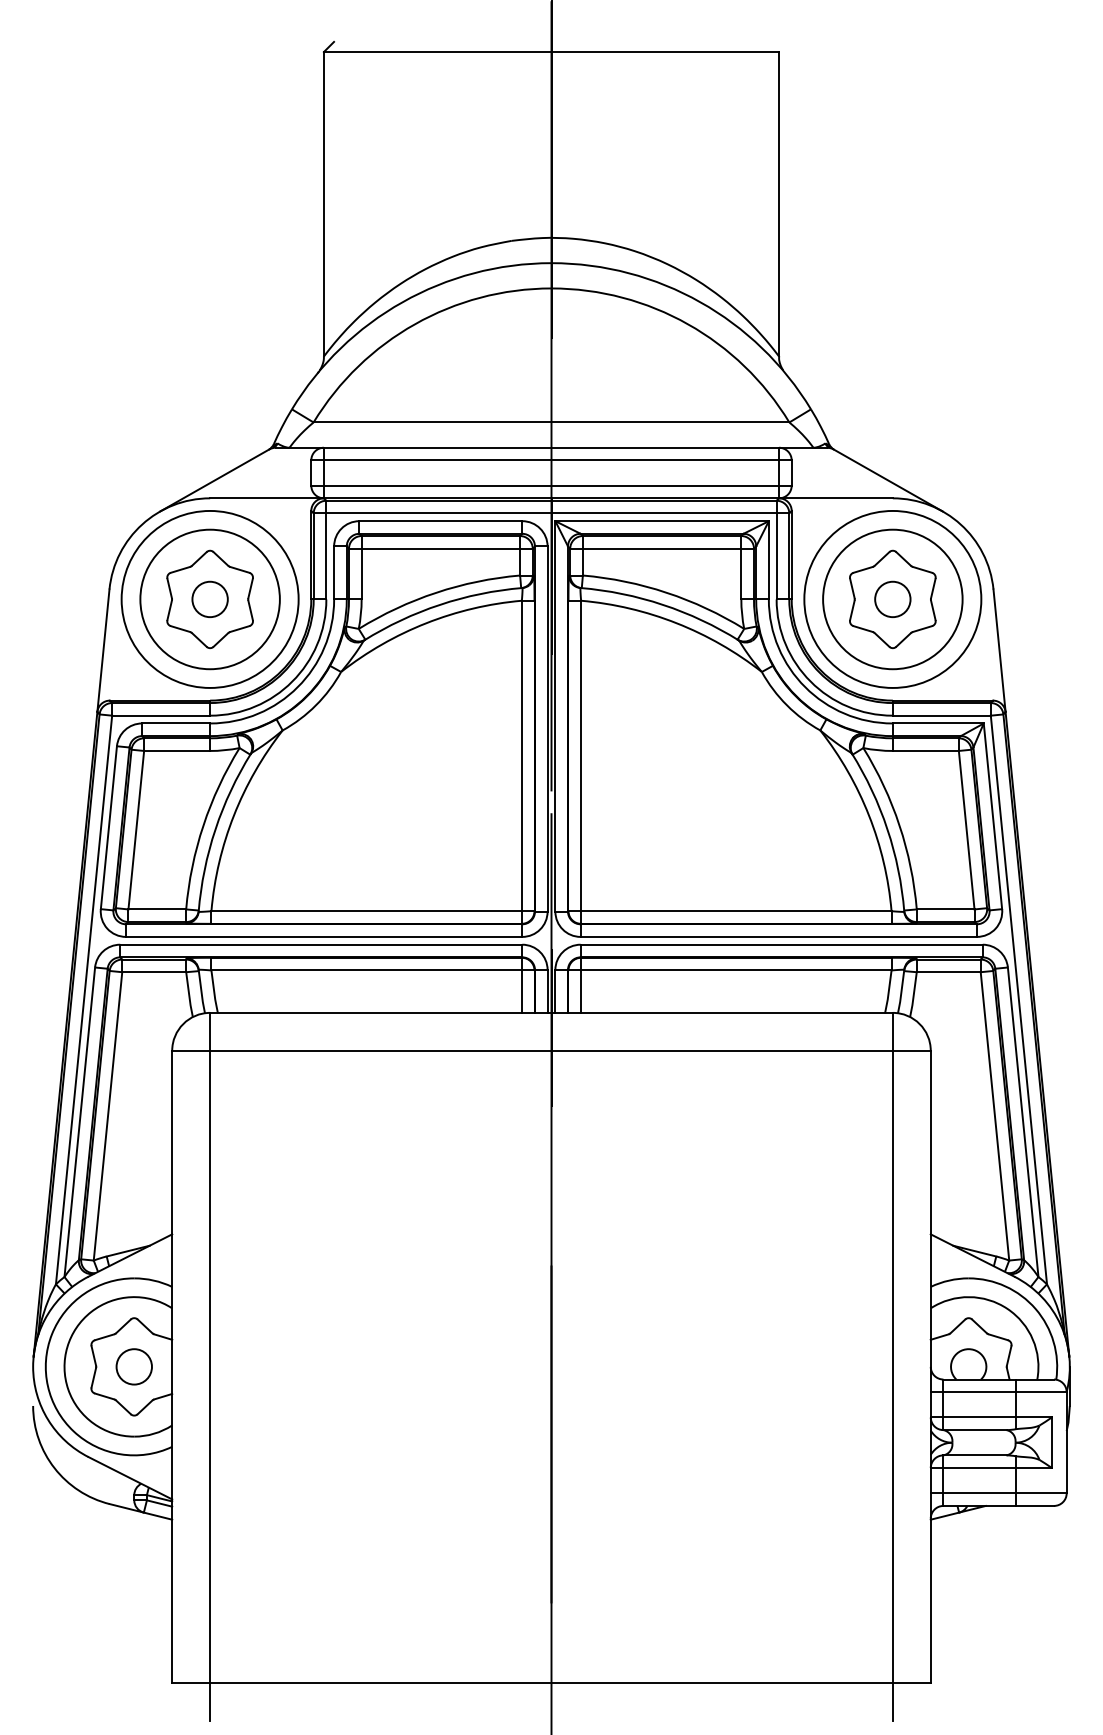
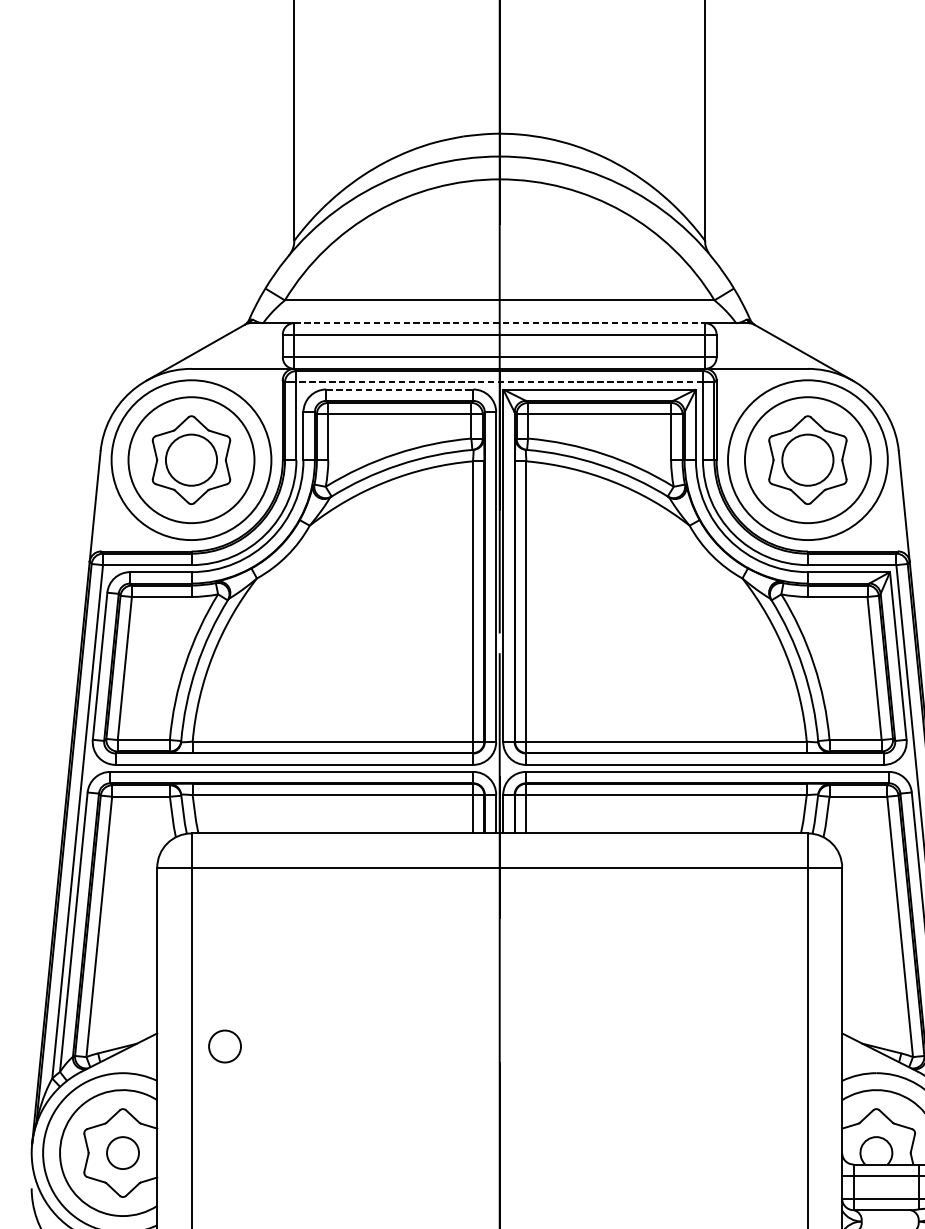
line: (551, 447) -> (499, 322), solid -> dashed
line: (551, 513) -> (499, 382), solid -> dashed
line: (441, 521) -> (400, 389), solid -> dashed
circle: (209, 599) -> (190, 460), size x1.6
circle: (892, 599) -> (807, 460), size x1.6
circle: (246, 1248) -> (224, 1046), added

